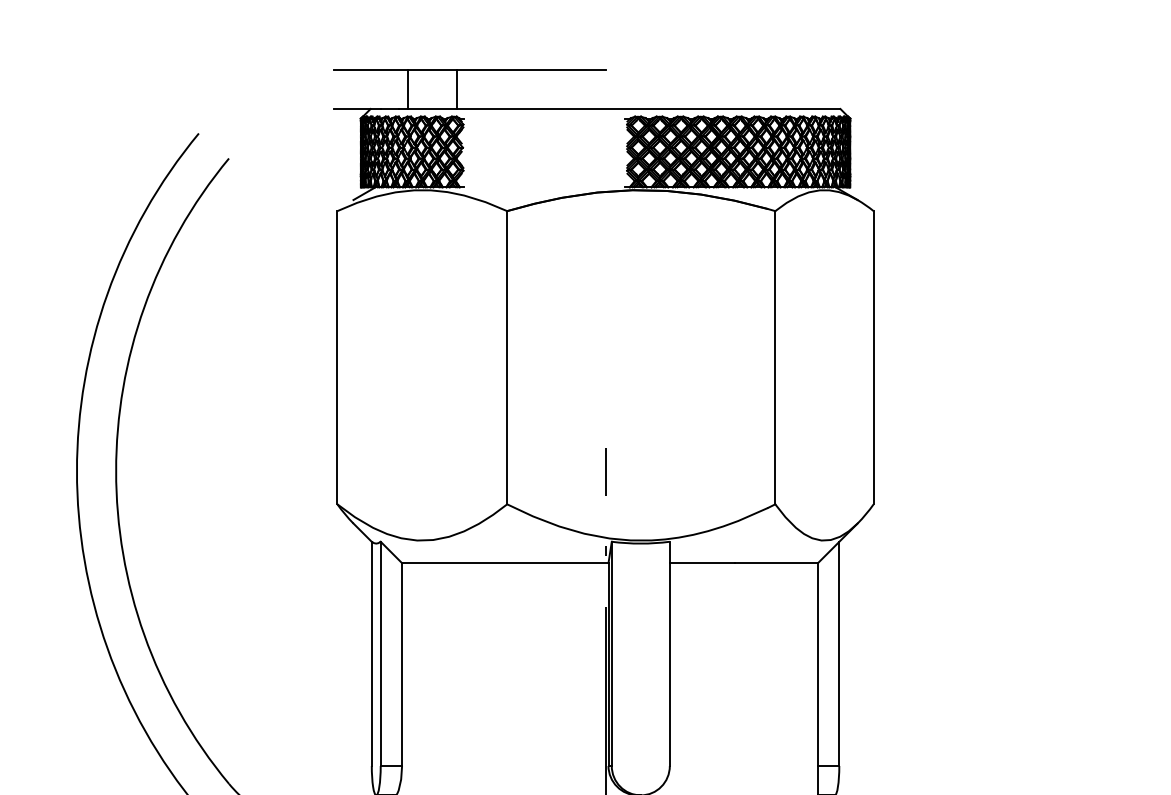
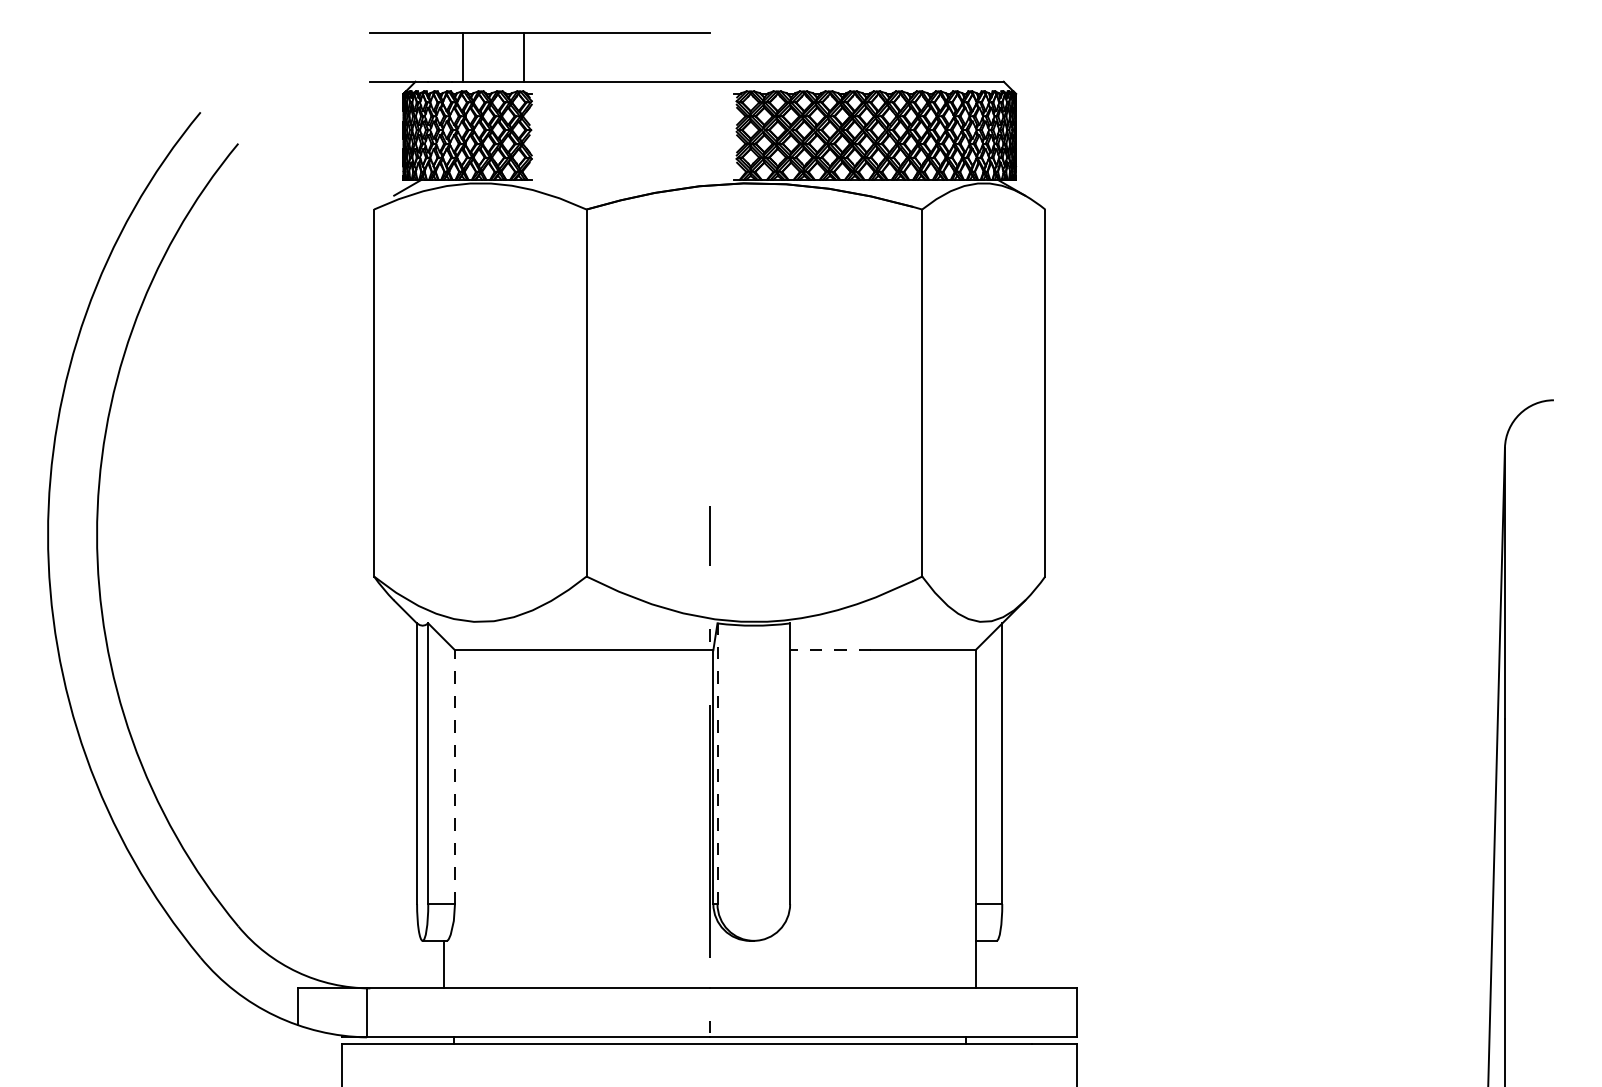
line: (702, 563) -> (830, 650), solid -> dashed
line: (611, 653) -> (717, 763), solid -> dashed
line: (402, 664) -> (455, 777), solid -> dashed

